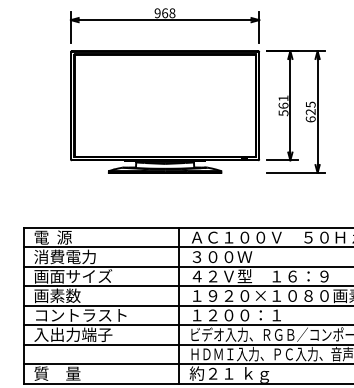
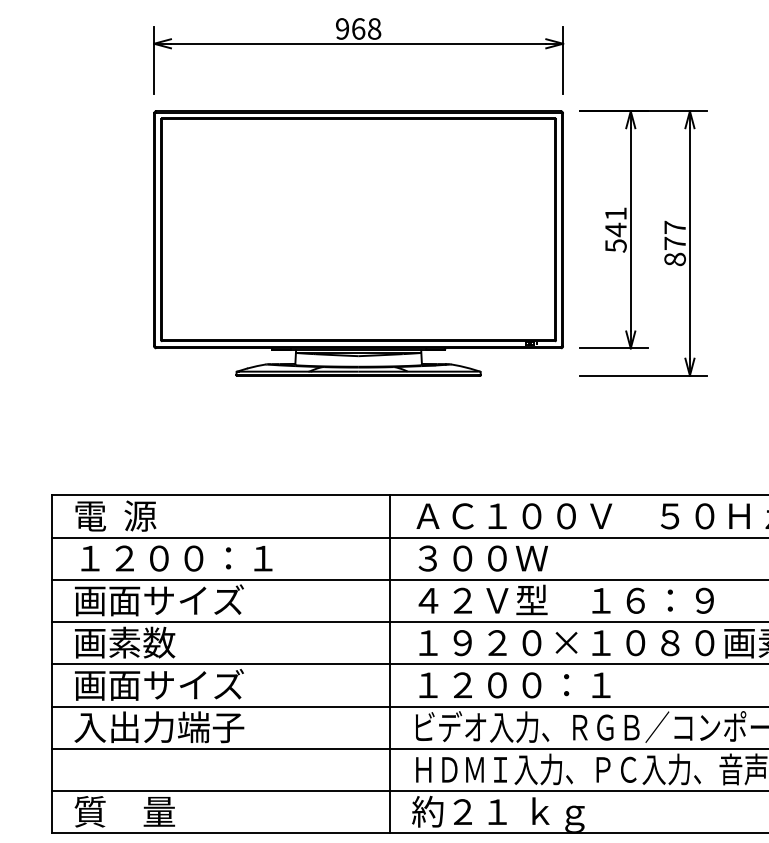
text: (283, 105) -> (615, 229), 561 -> 541
text: (310, 111) -> (674, 242), 625 -> 877
text: (79, 256) -> (172, 557), 消費電力 -> １２００：１
text: (80, 315) -> (174, 685), コントラスト -> 画面サイズ

